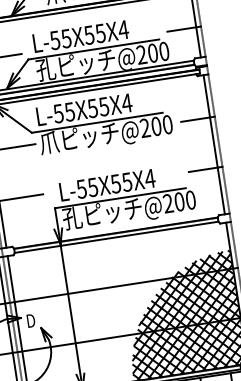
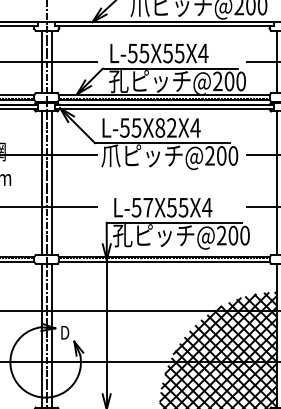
text: (97, 107) -> (165, 127), L-55X55X4 -> L-55X82X4
text: (93, 187) -> (148, 207), L-55X55X4 -> L-57X55X4

